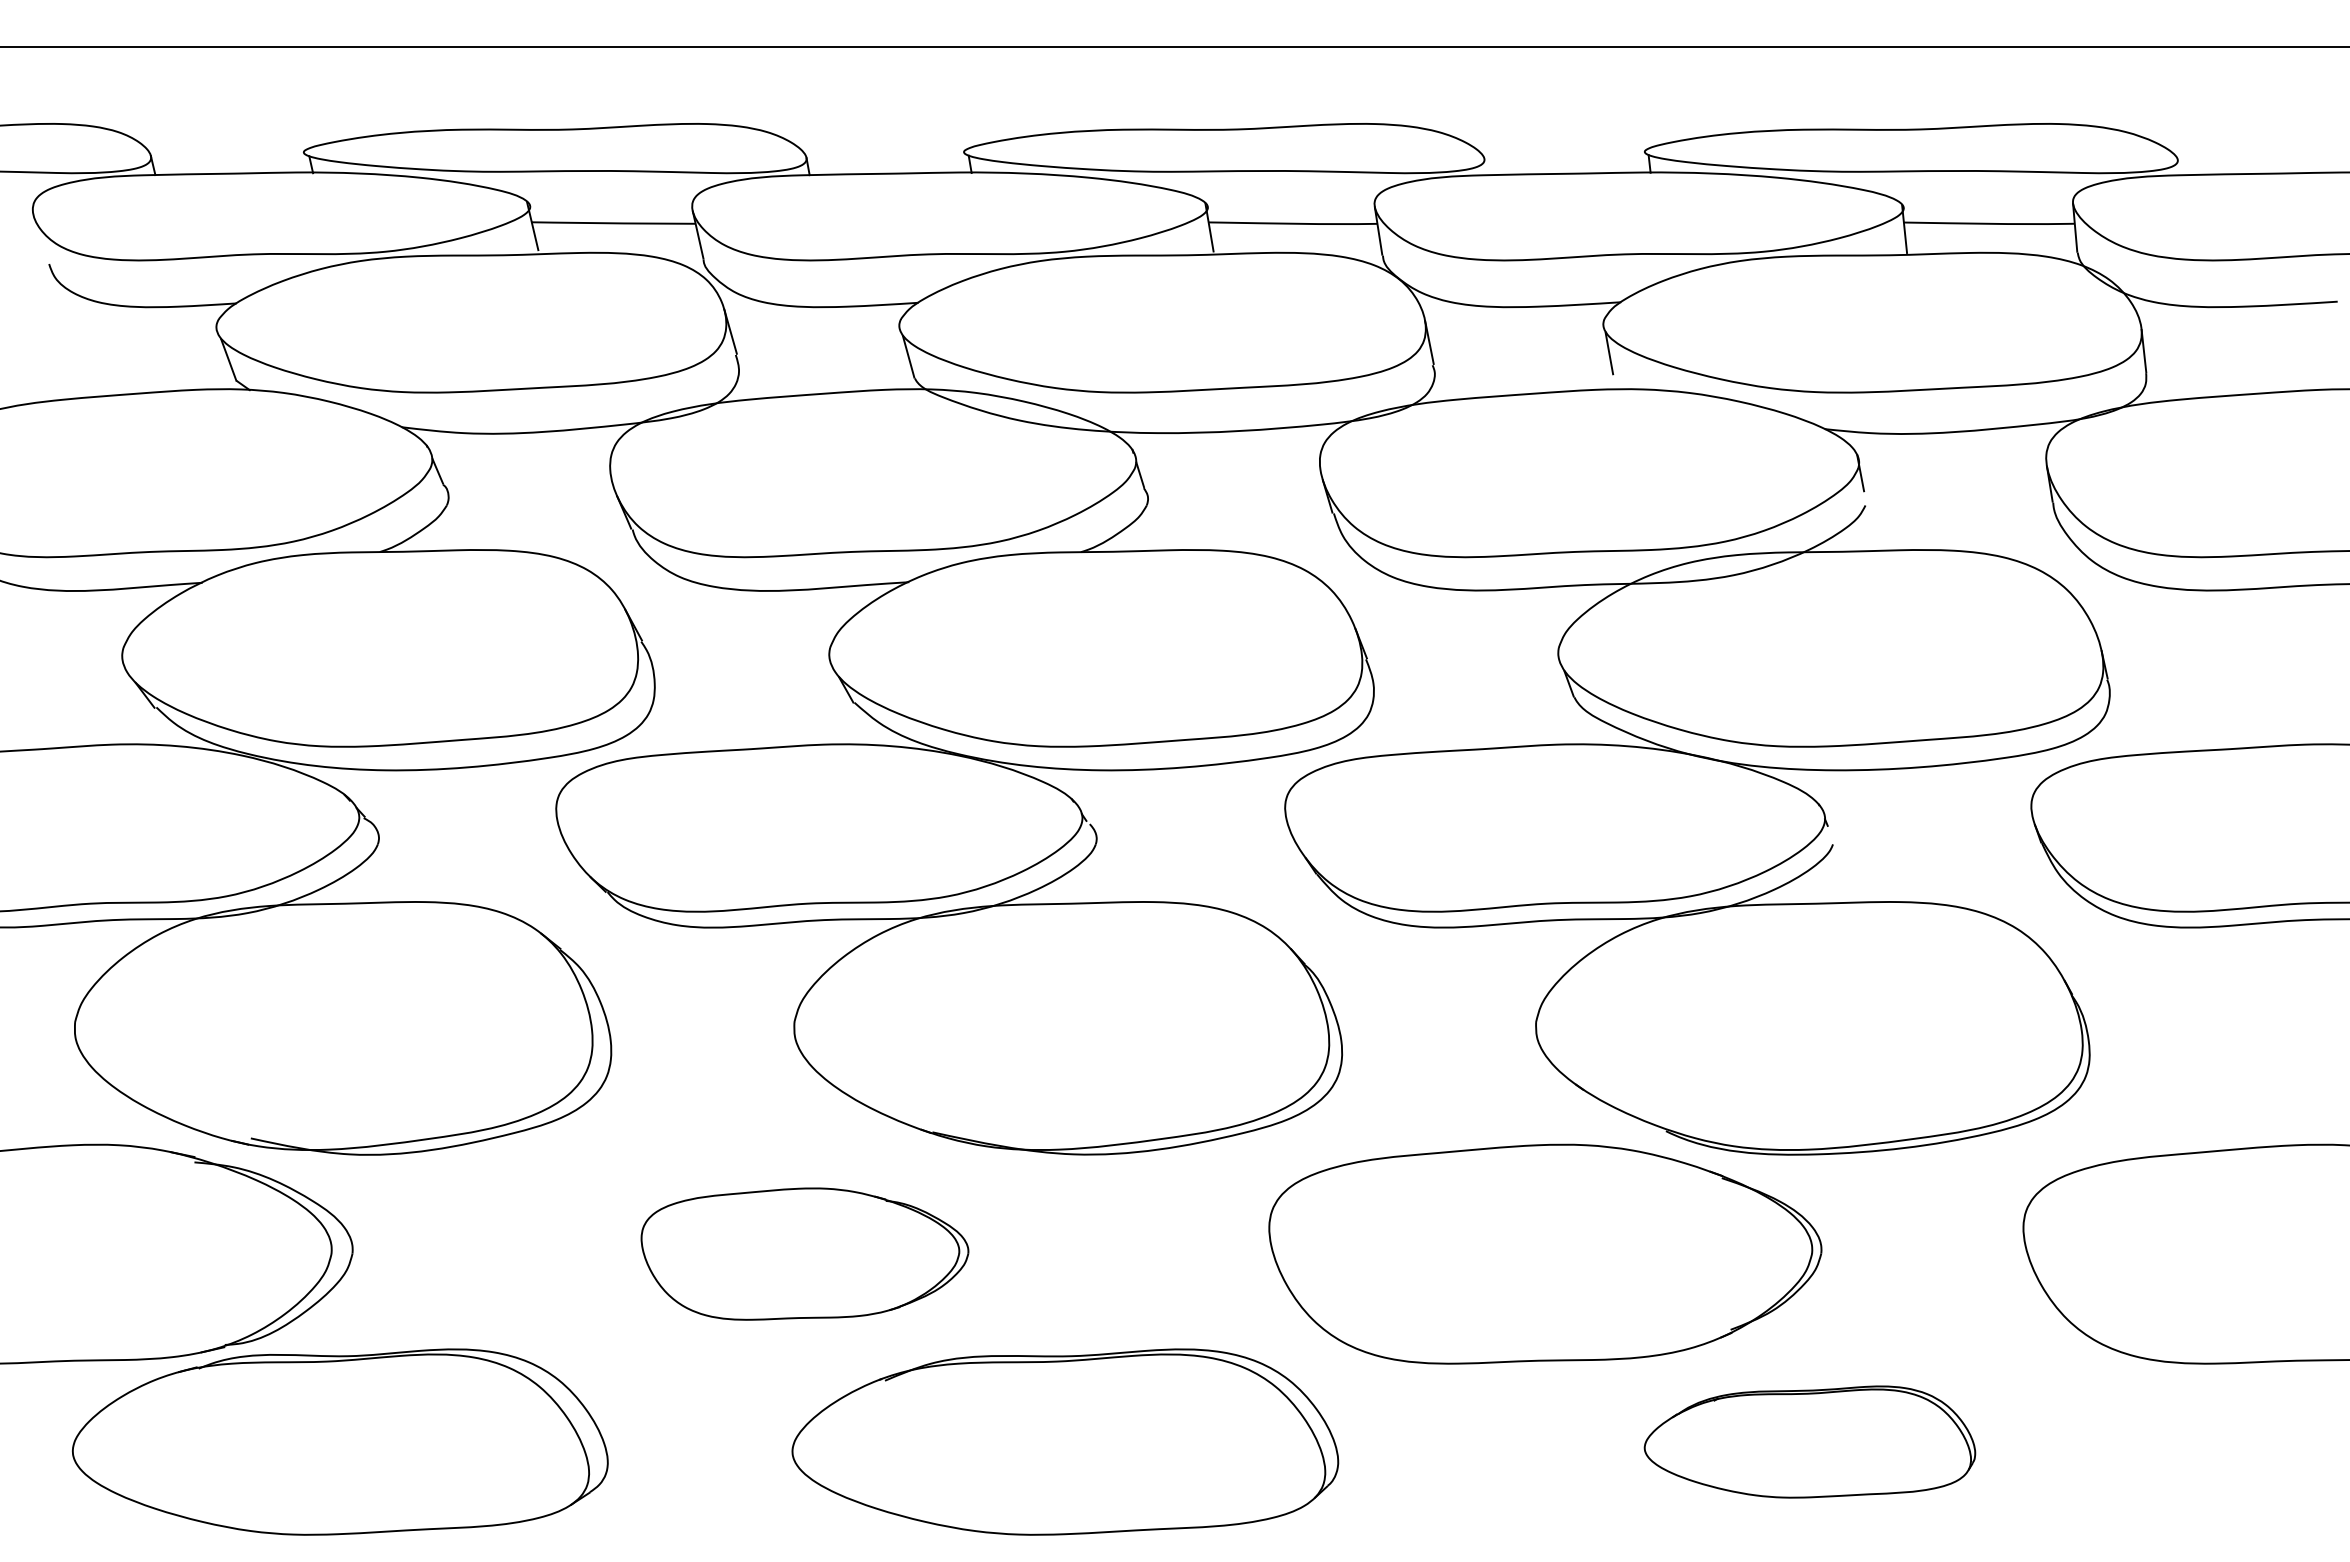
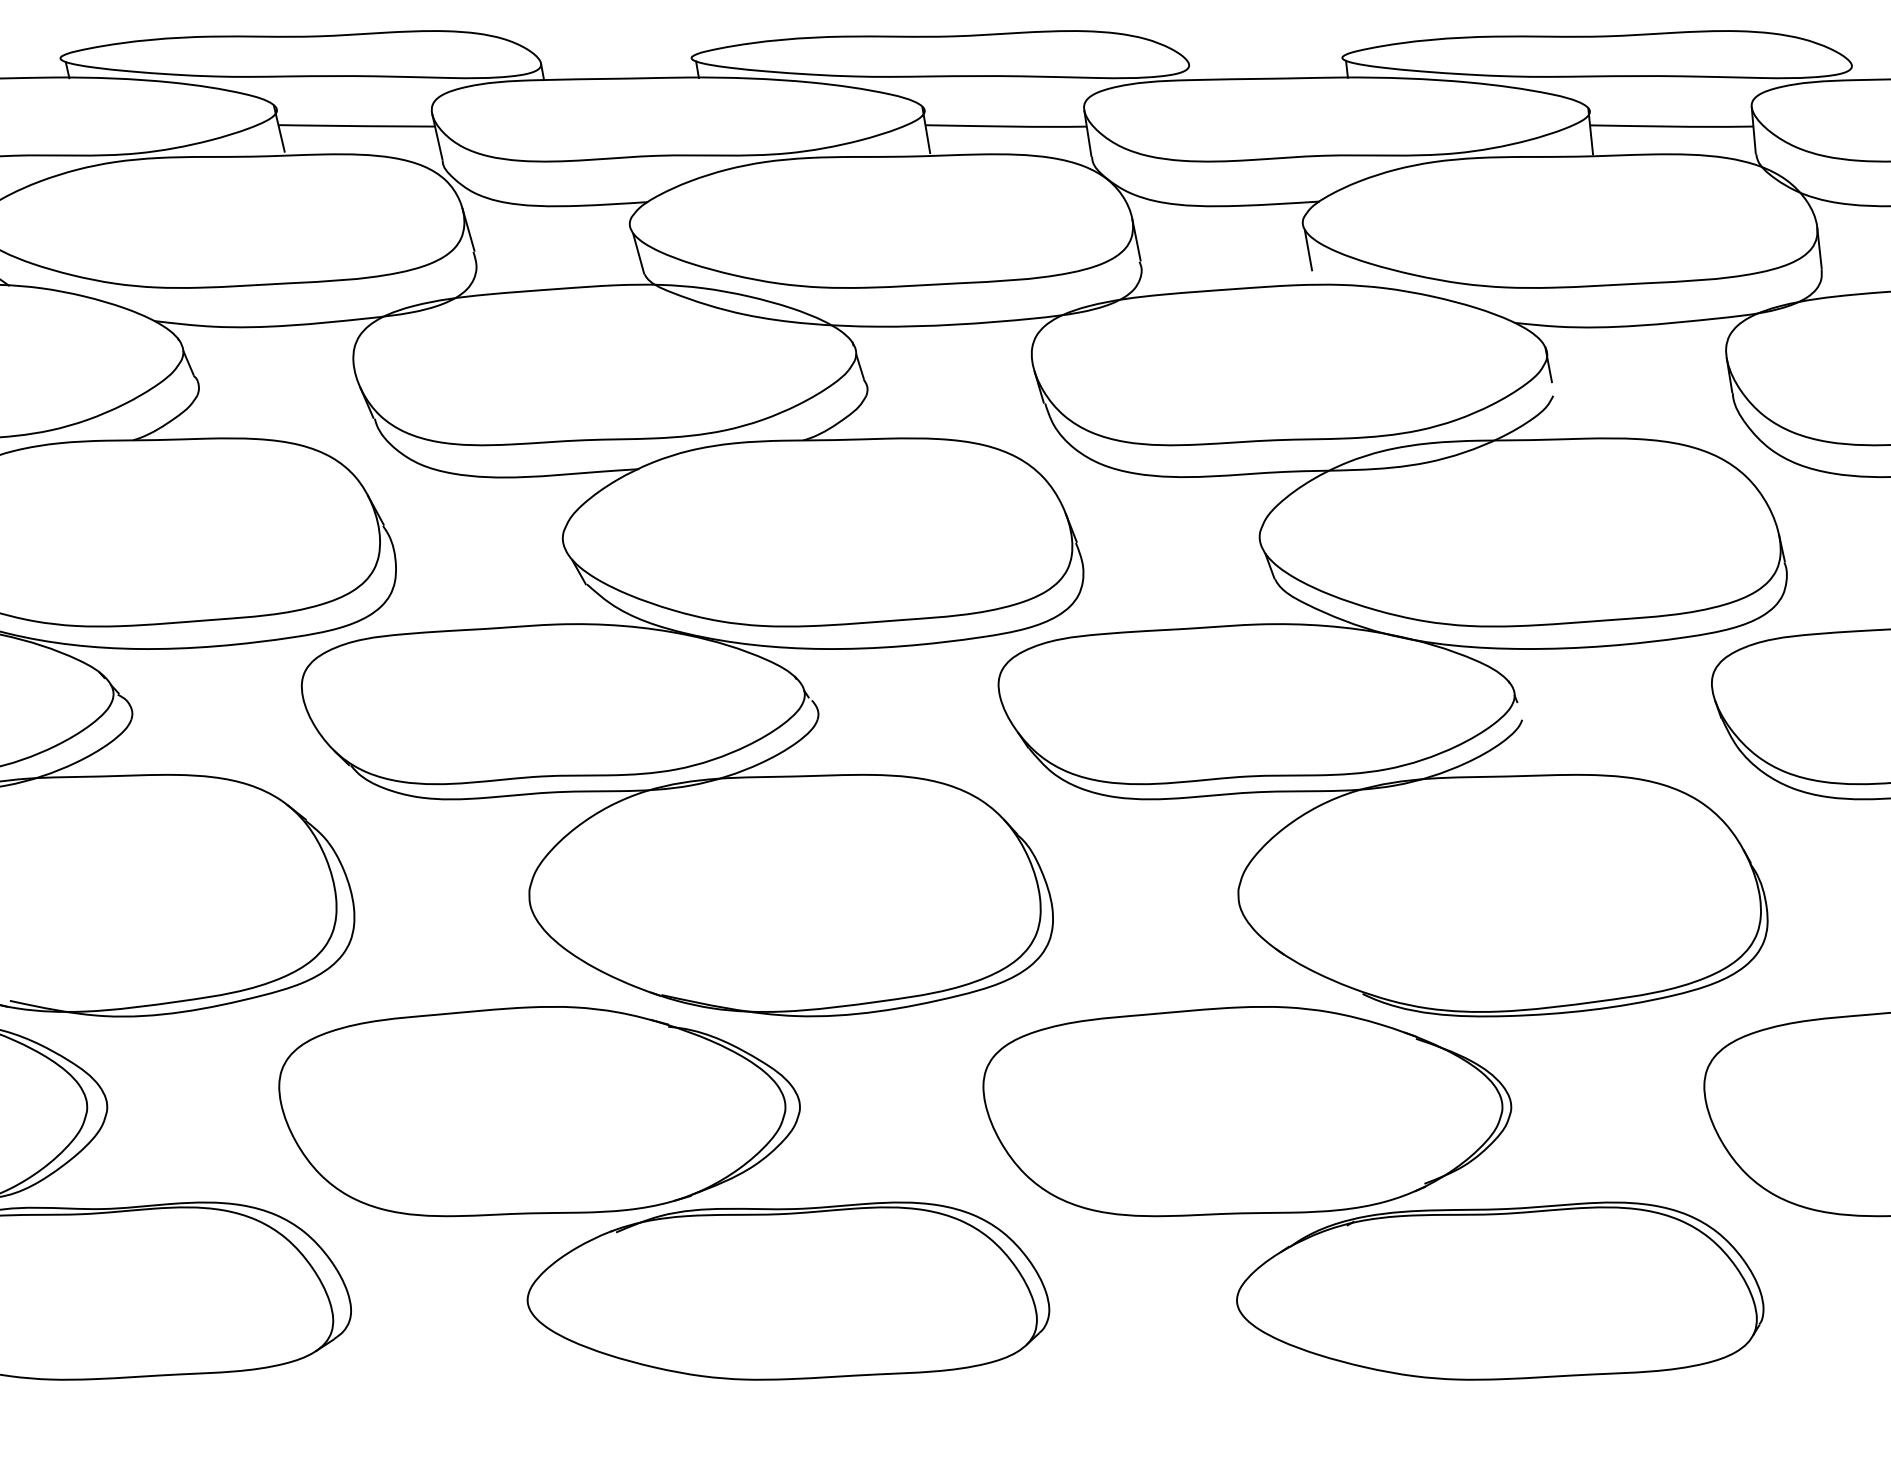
part: (804, 1253) -> (539, 1110), size x1.67
part: (1809, 1441) -> (1499, 1290), size x1.67

